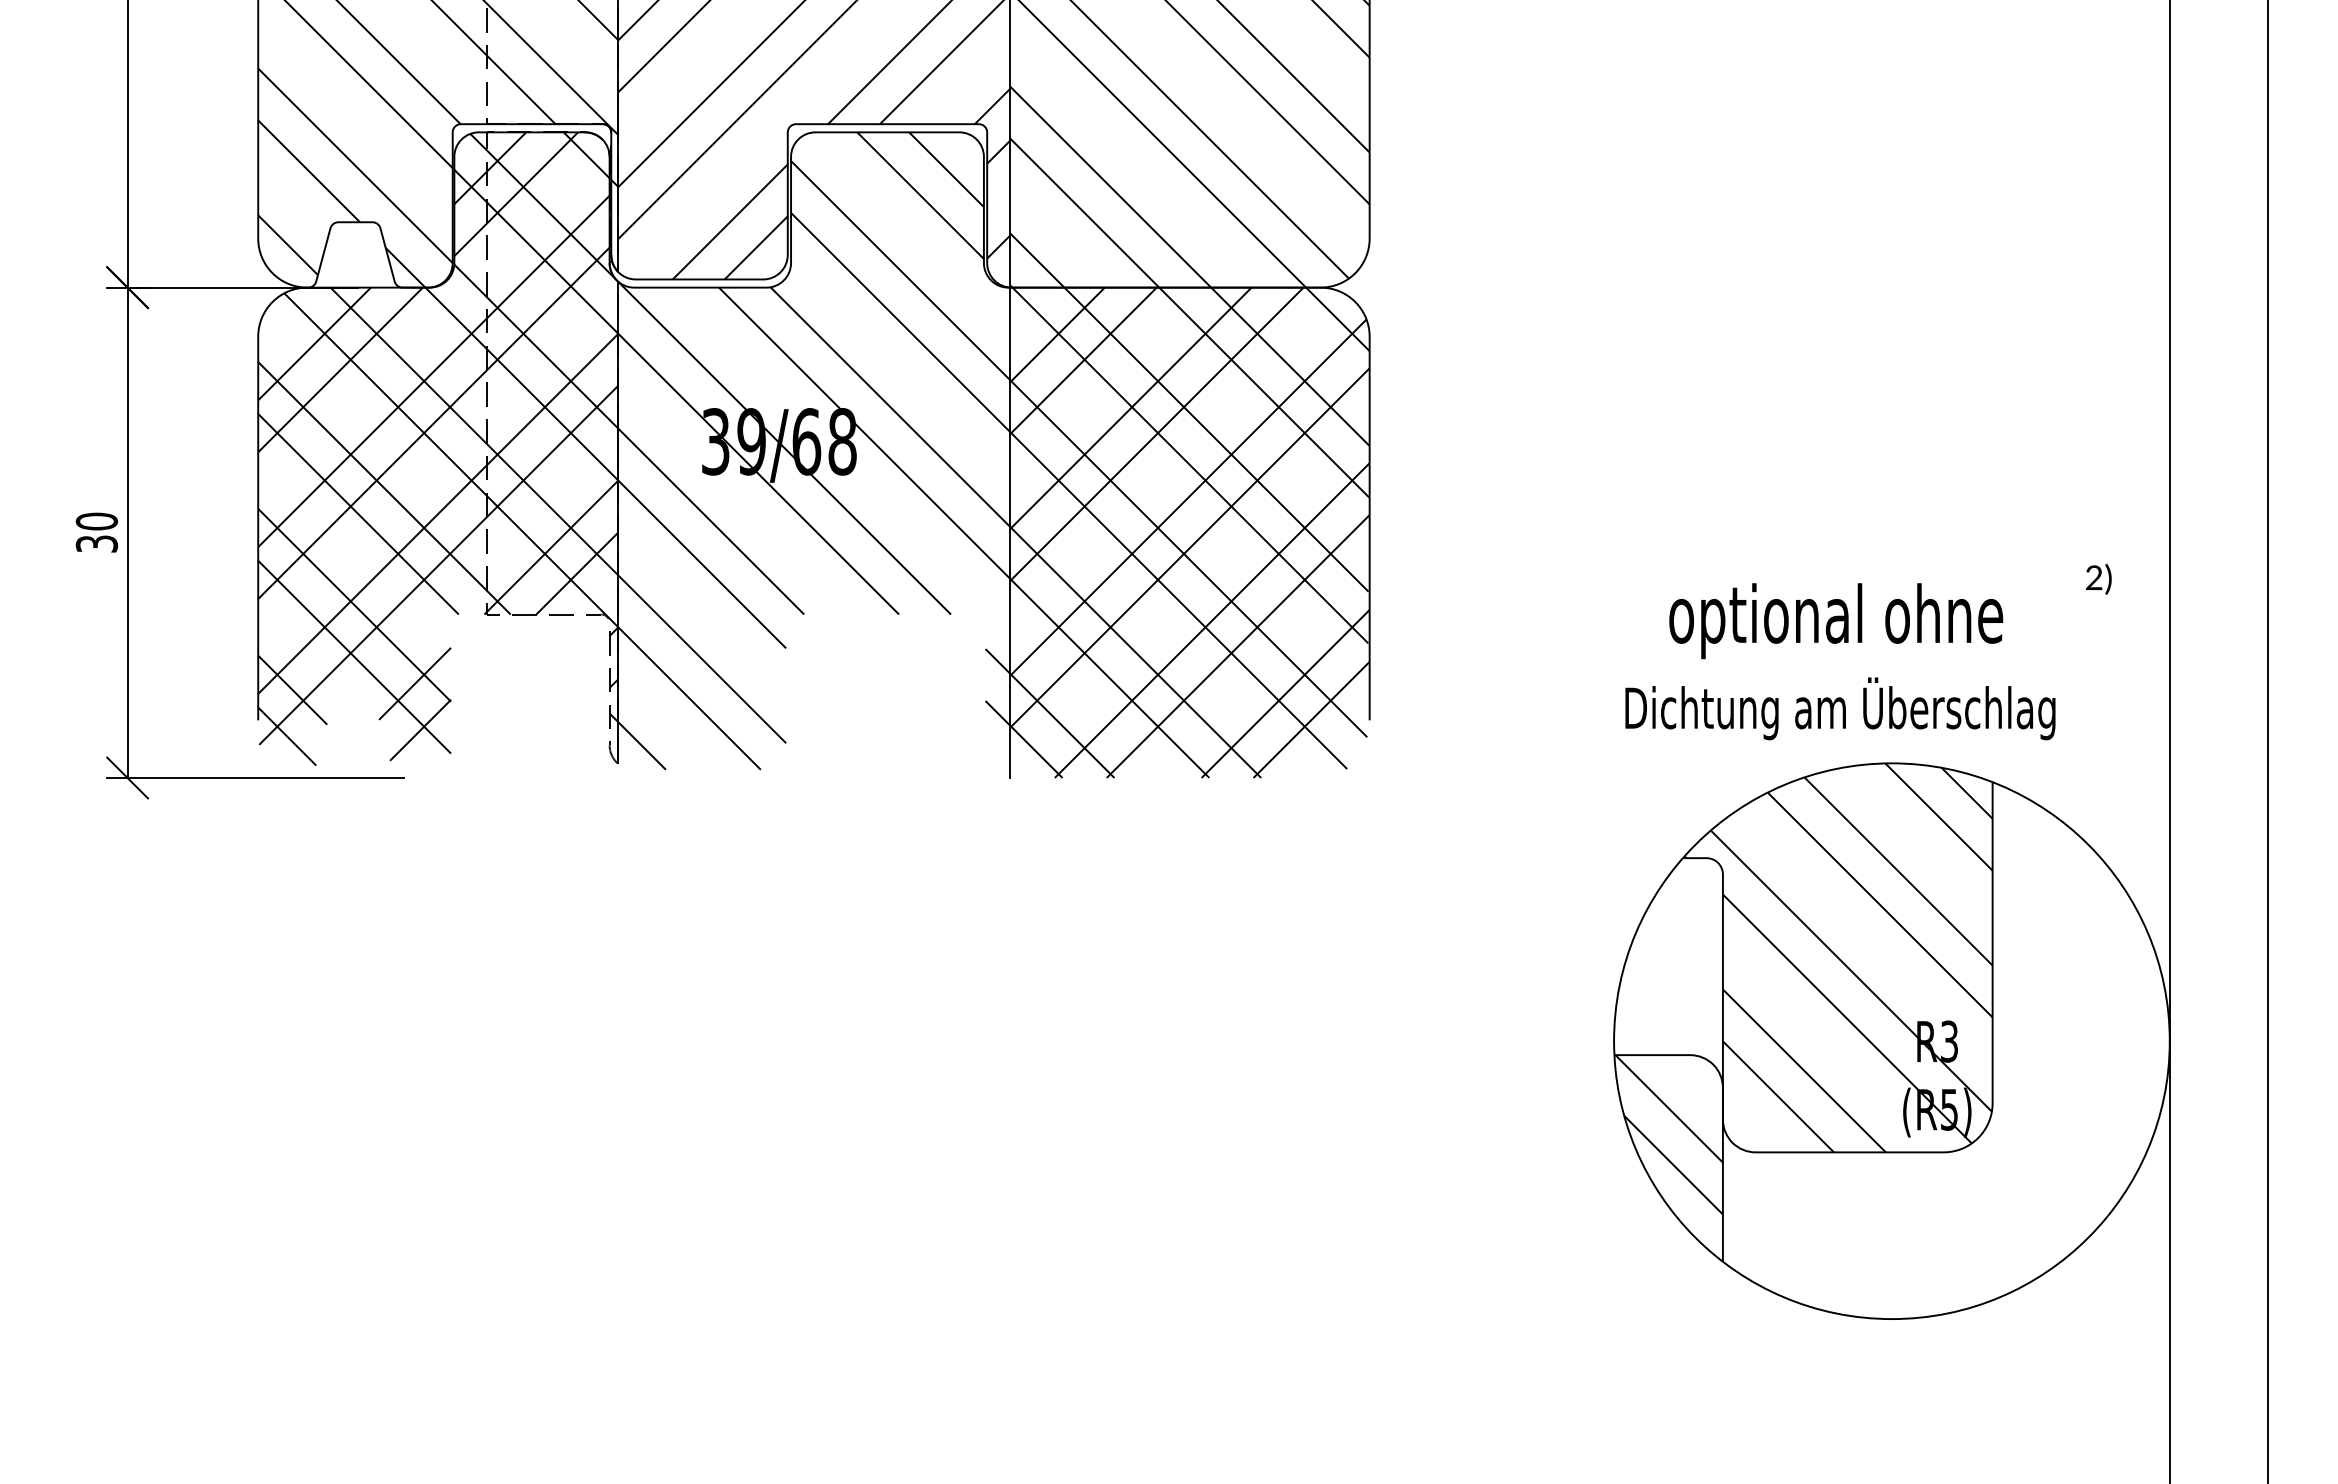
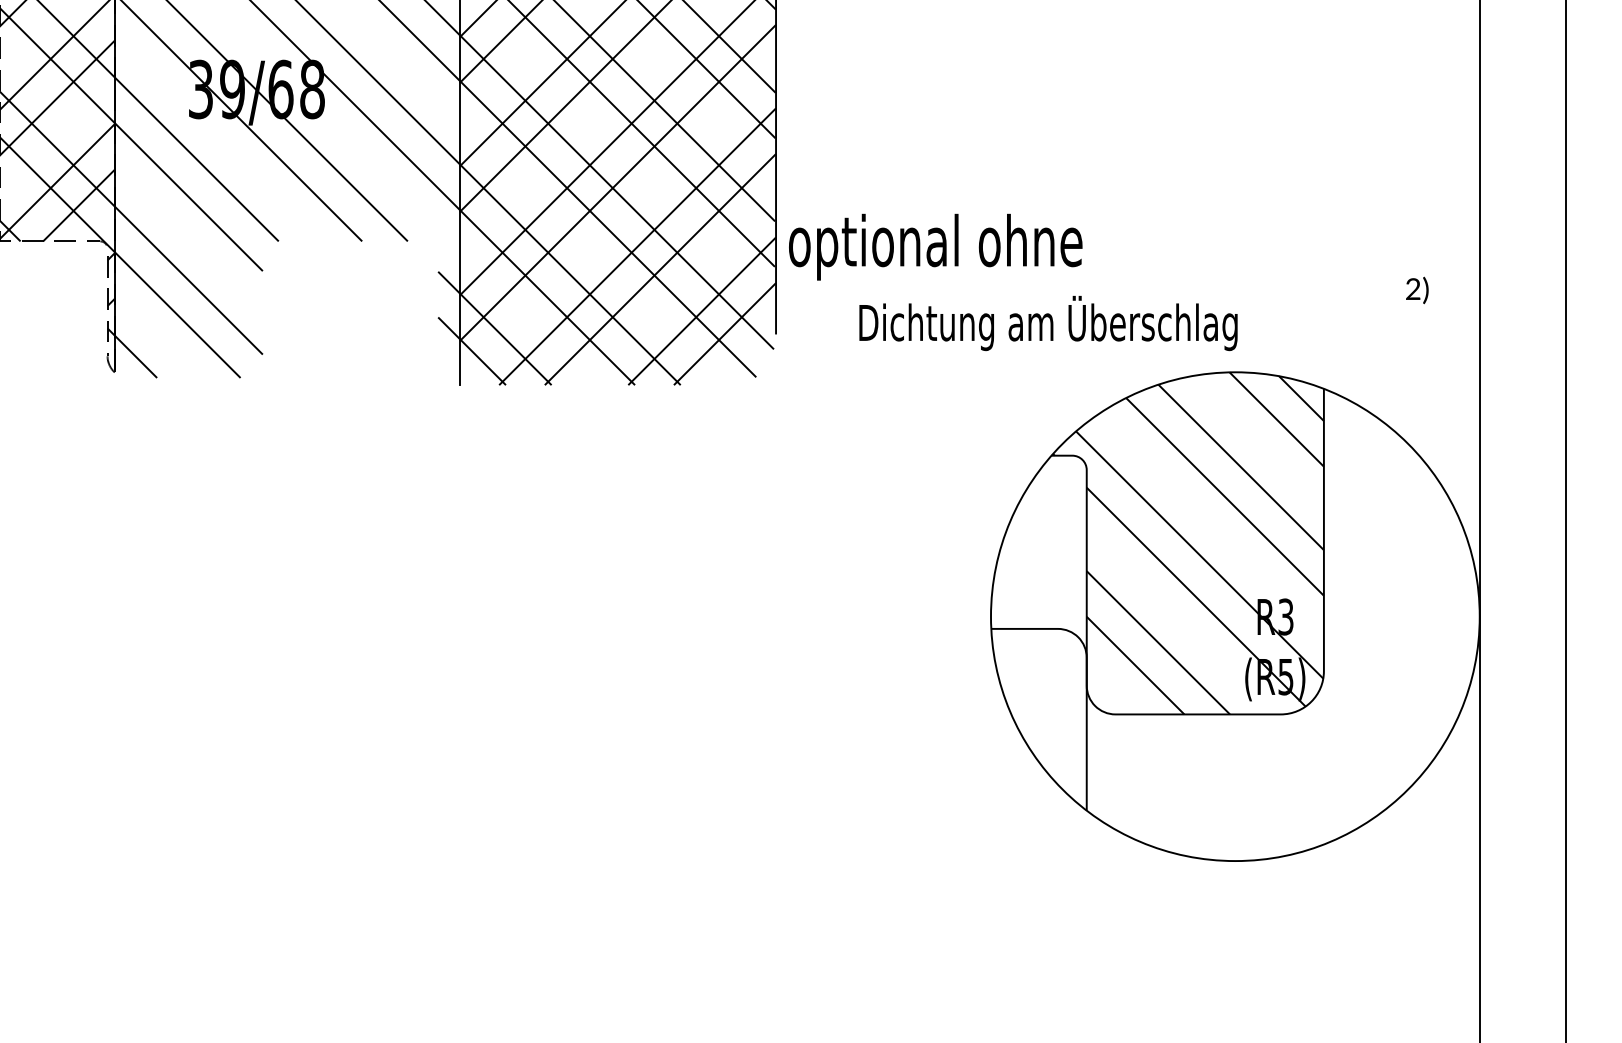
text: (2098, 578) -> (1417, 289), moved
text: (1836, 621) -> (935, 247), moved
text: (1840, 708) -> (1048, 323), moved
hatch: (1668, 1134) -> (1038, 698), removed

